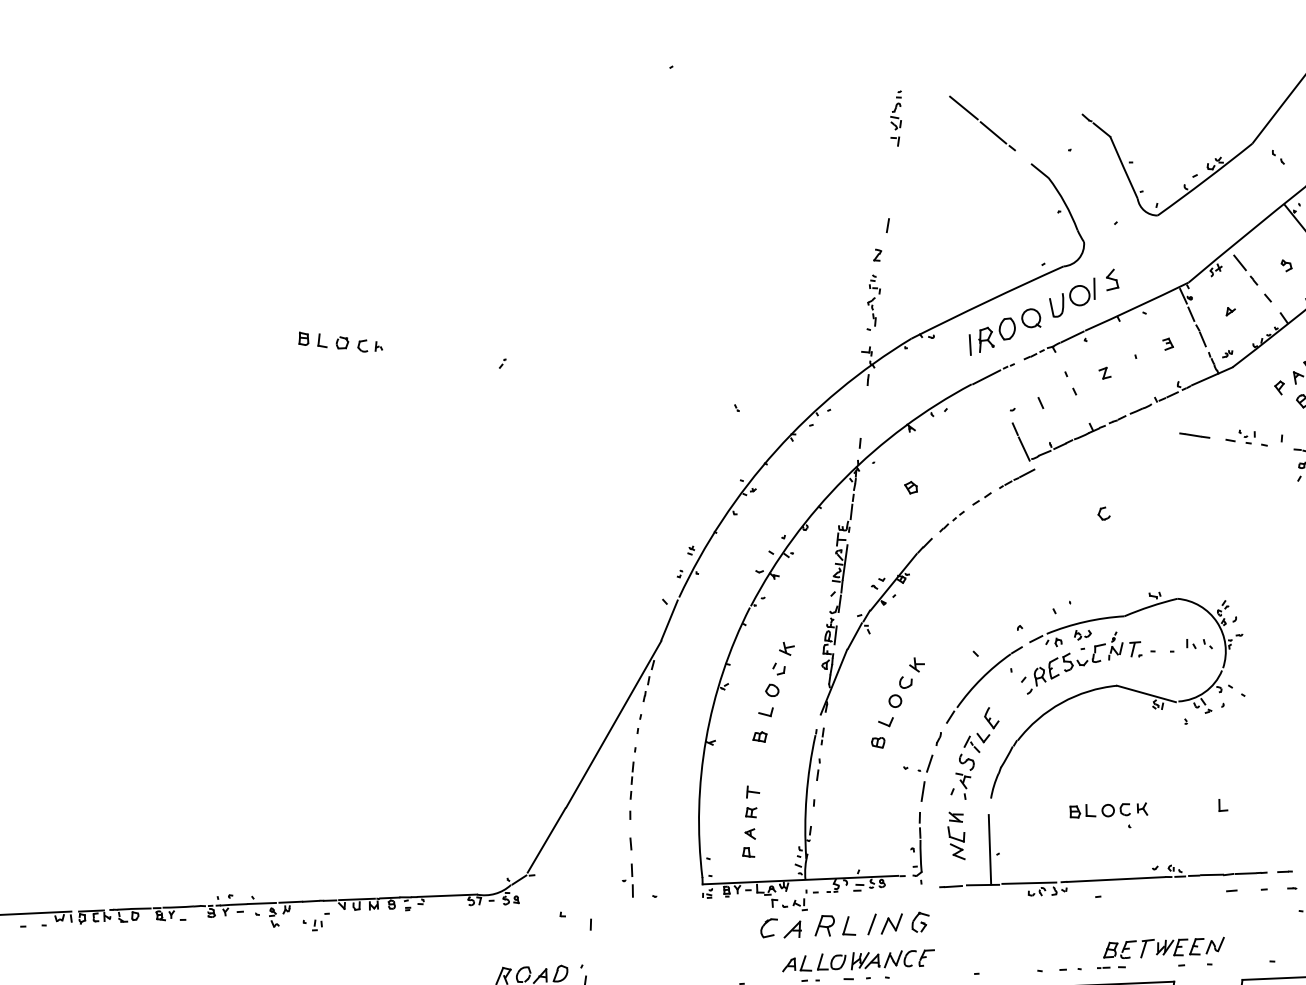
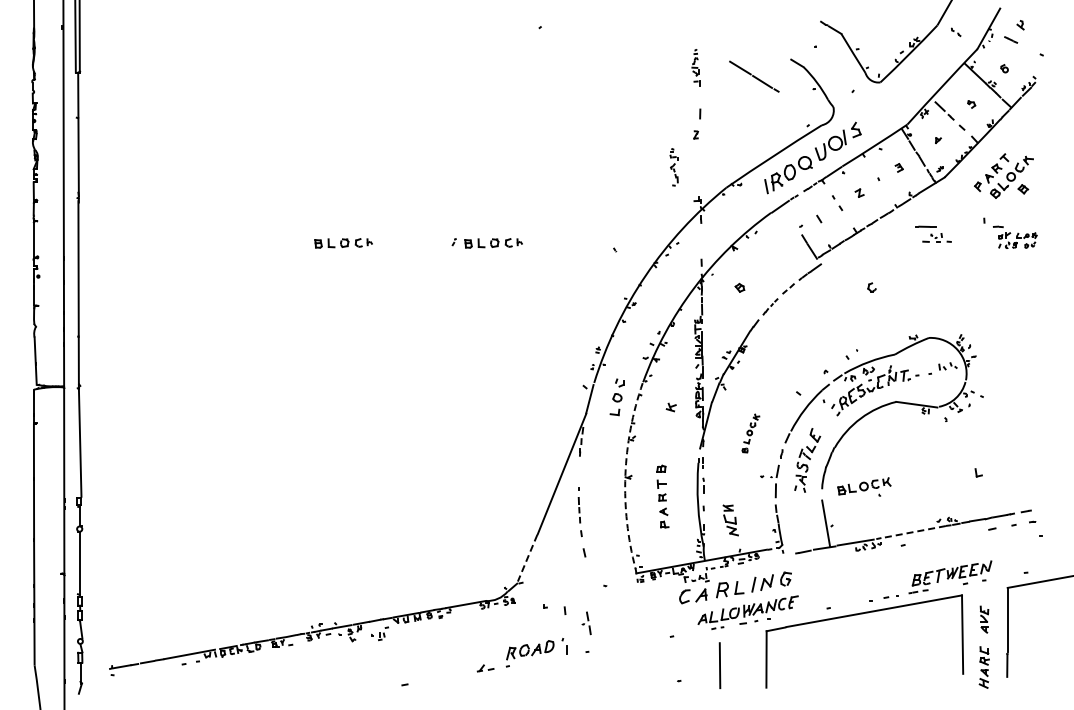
part: (895, 117) -> (695, 67), moved
line: (982, 123) -> (754, 76), moved
part: (871, 303) -> (673, 167), moved
part: (559, 373) -> (493, 243), added
part: (1246, 436) -> (936, 237), moved
part: (771, 689) -> (616, 397), moved
part: (897, 702) -> (750, 433), size x0.6
part: (639, 724) -> (579, 471), removed
arc: (706, 739) -> (625, 475), solid -> dashed
part: (1109, 810) -> (864, 486), moved
part: (750, 821) -> (662, 503), moved
part: (956, 835) -> (730, 520), moved
line: (546, 840) -> (527, 558), solid -> dashed
line: (1114, 879) -> (912, 532), solid -> dashed
part: (628, 880) -> (586, 623), moved

